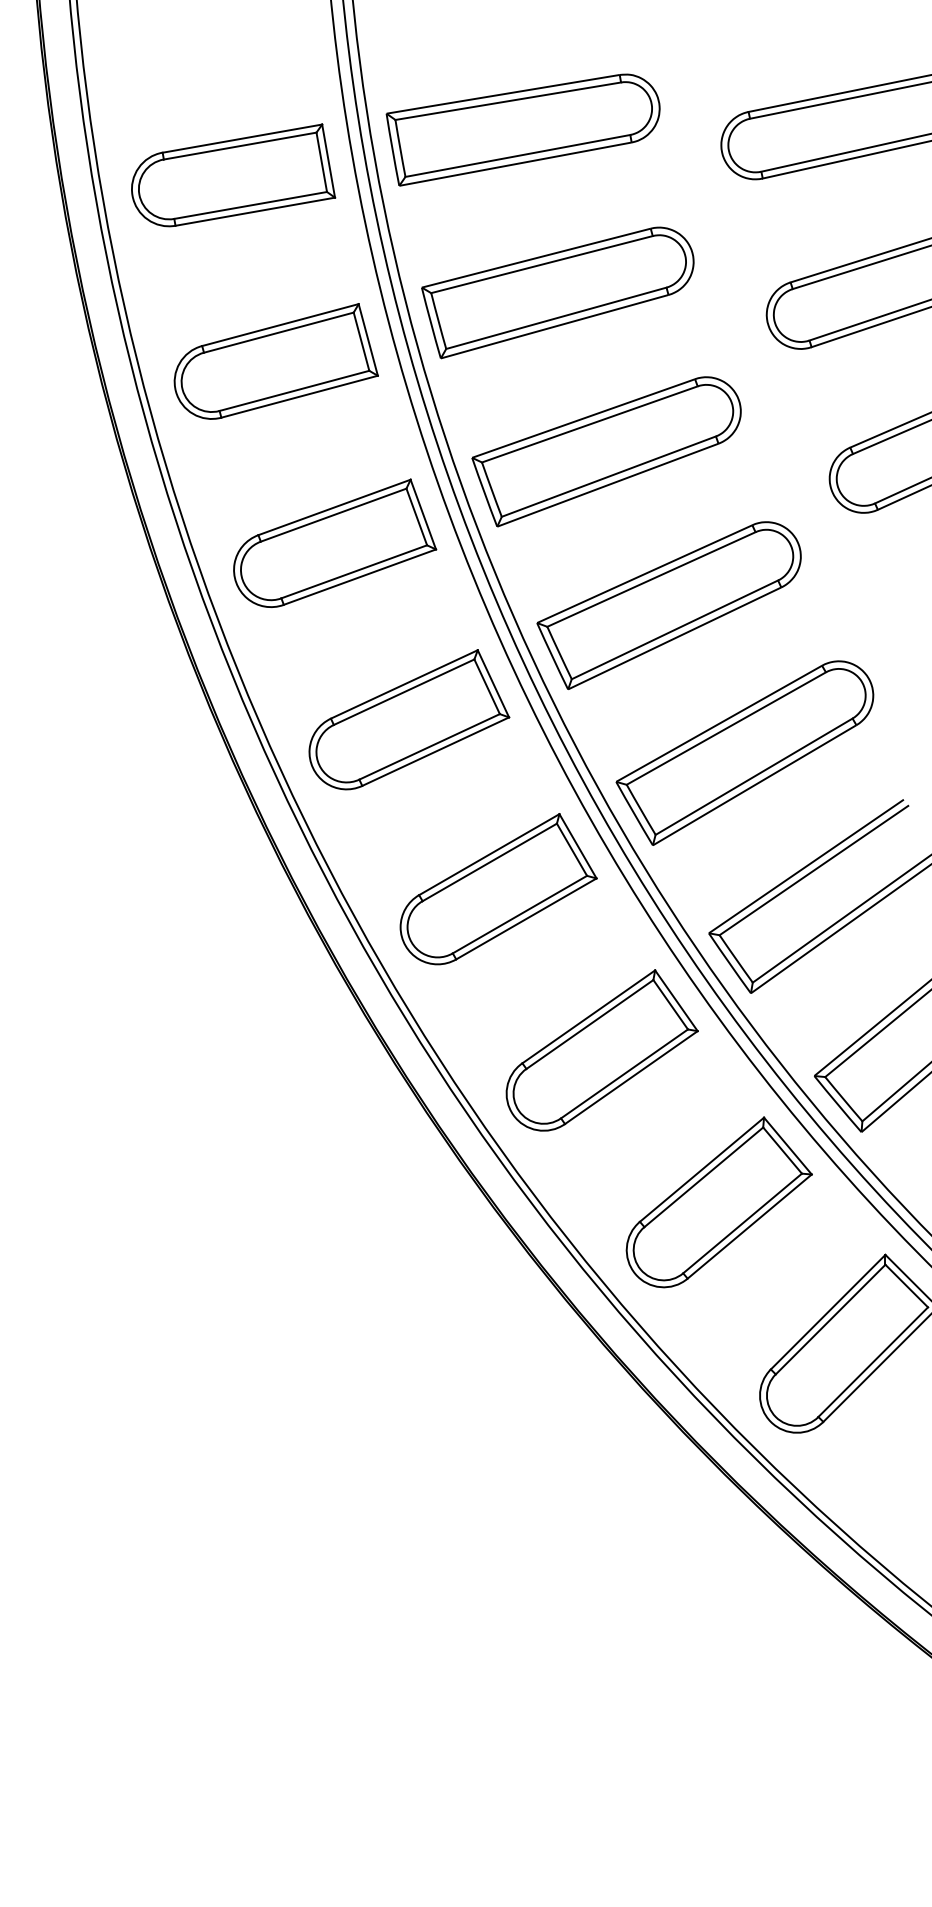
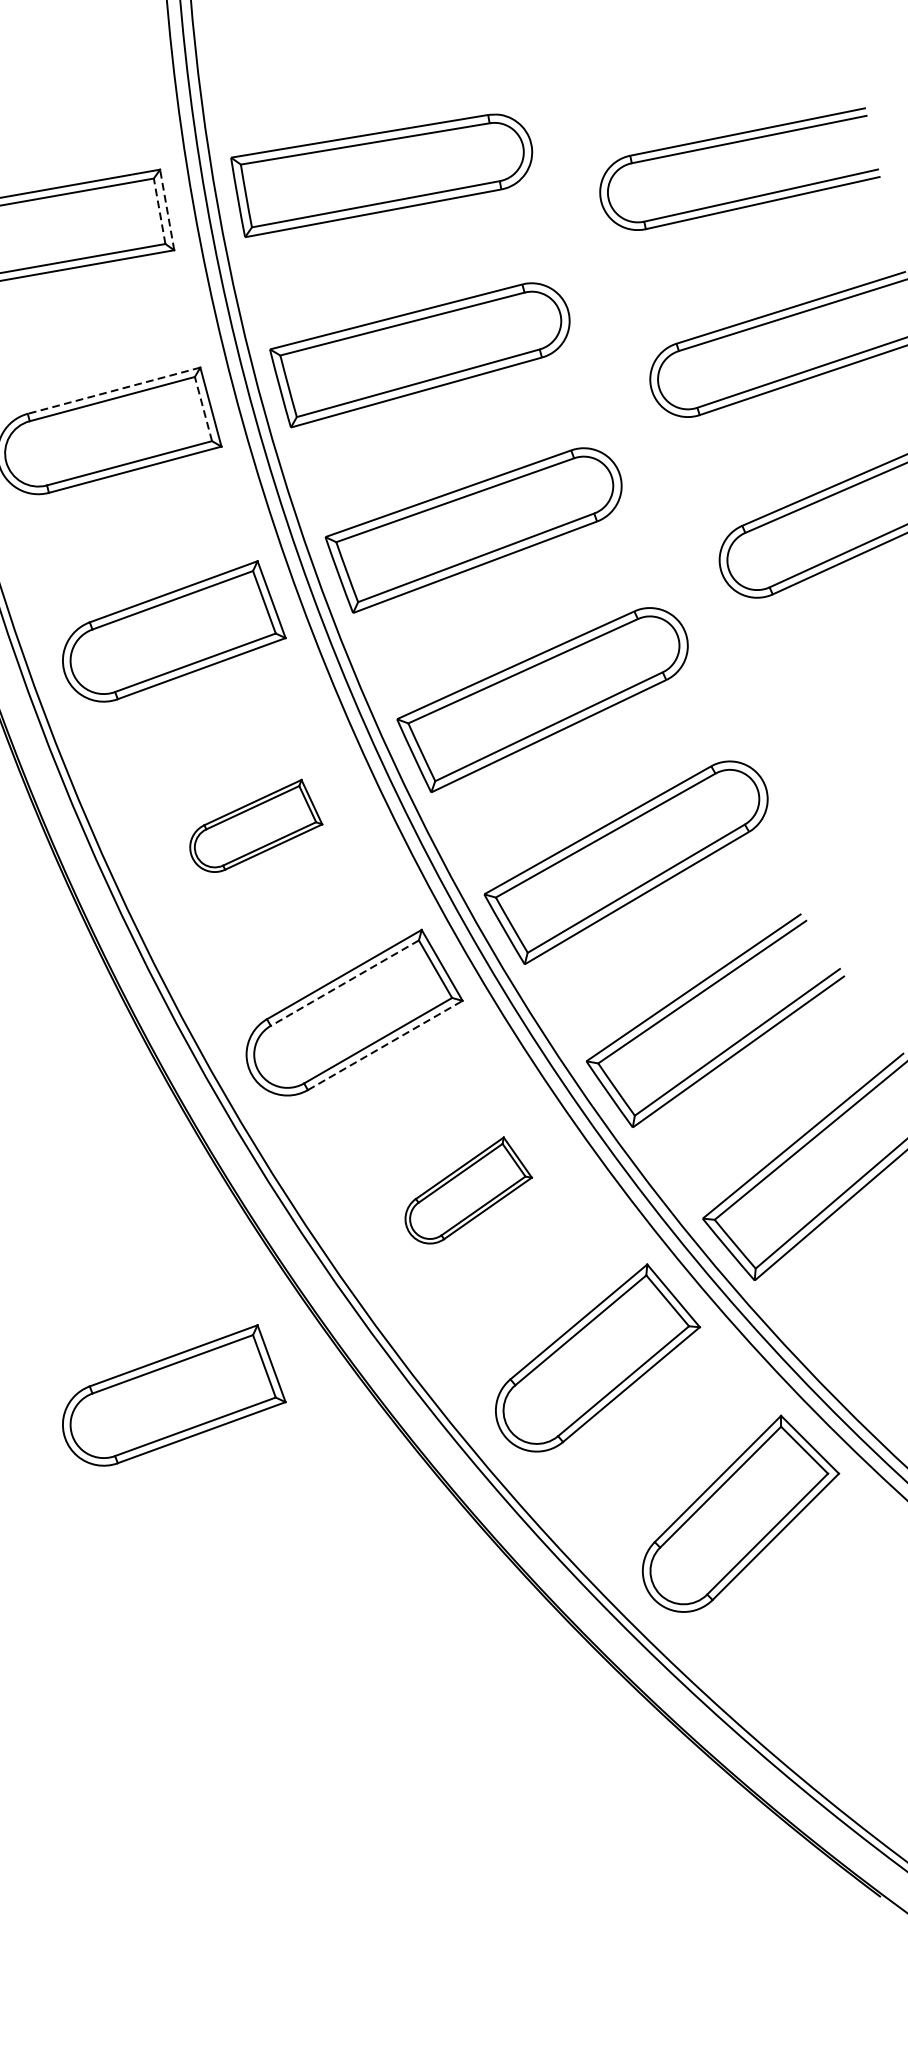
line: (328, 160) -> (167, 209), solid -> dashed
line: (321, 161) -> (159, 210), solid -> dashed
line: (279, 325) -> (113, 391), solid -> dashed
line: (361, 341) -> (203, 408), solid -> dashed
part: (409, 719) -> (256, 825), size x0.6
line: (489, 862) -> (344, 983), solid -> dashed
line: (526, 918) -> (385, 1044), solid -> dashed
part: (601, 1050) -> (468, 1190), size x0.6
part: (335, 1235) -> (174, 1394), added

